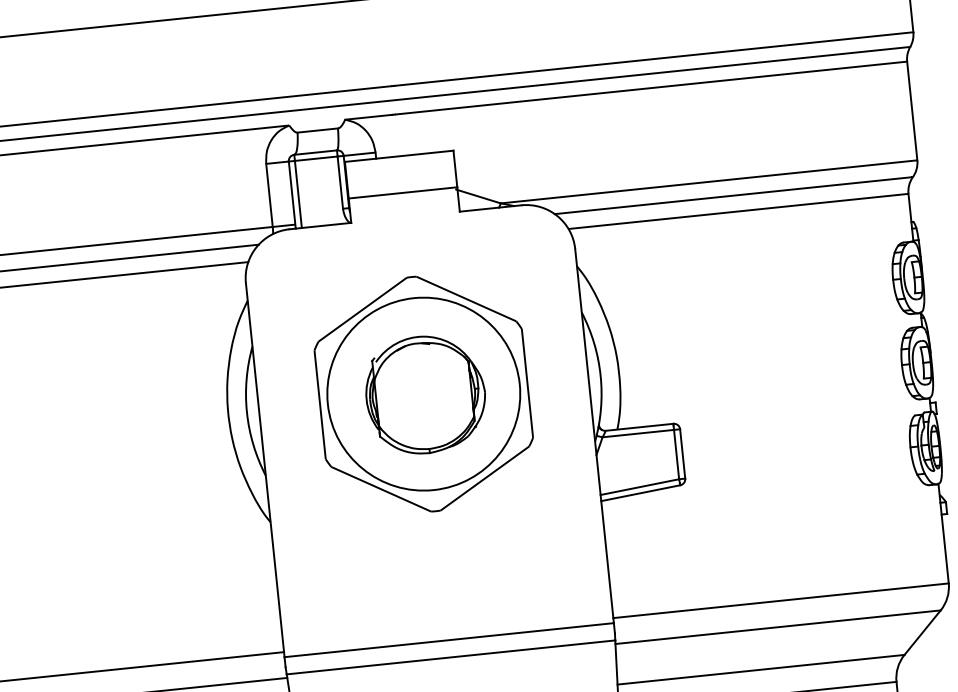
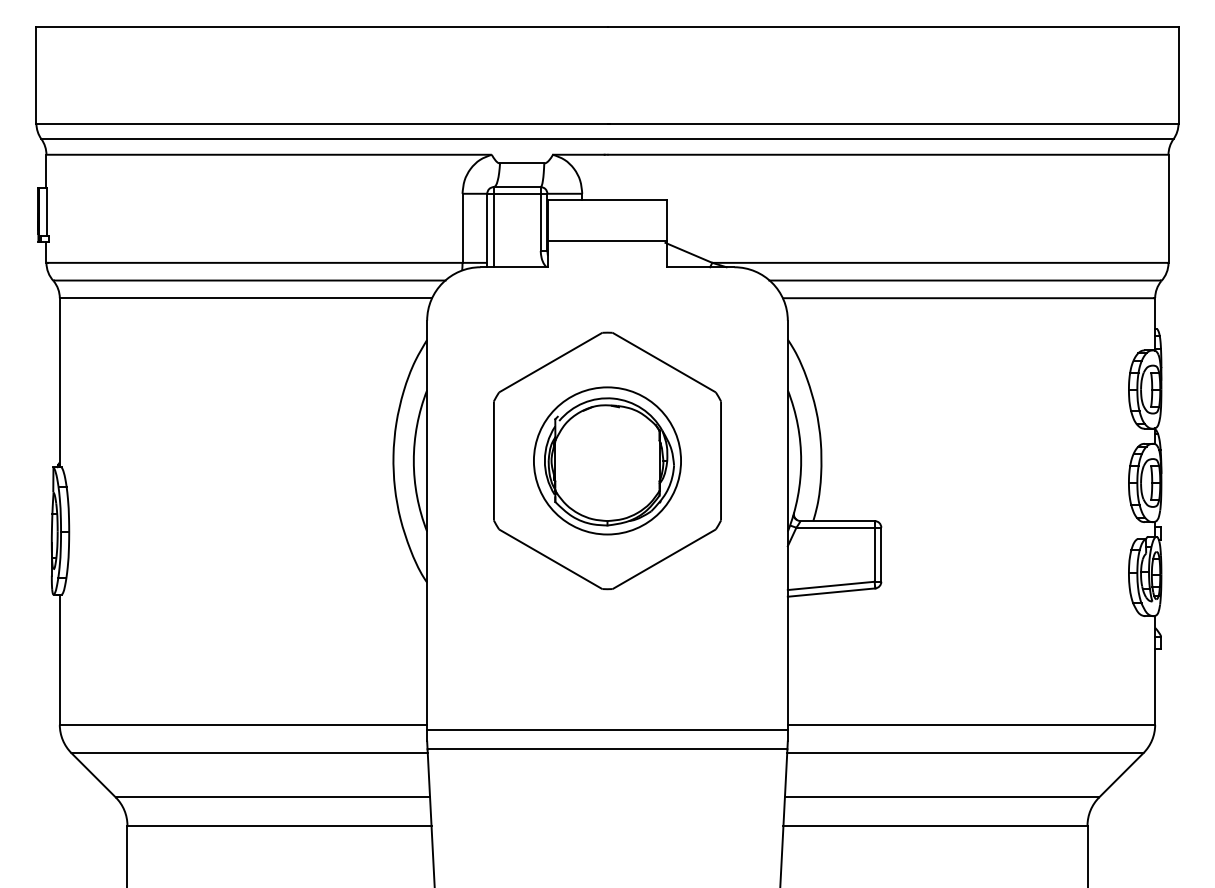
circle: (423, 393) -> (607, 460), size x0.7

